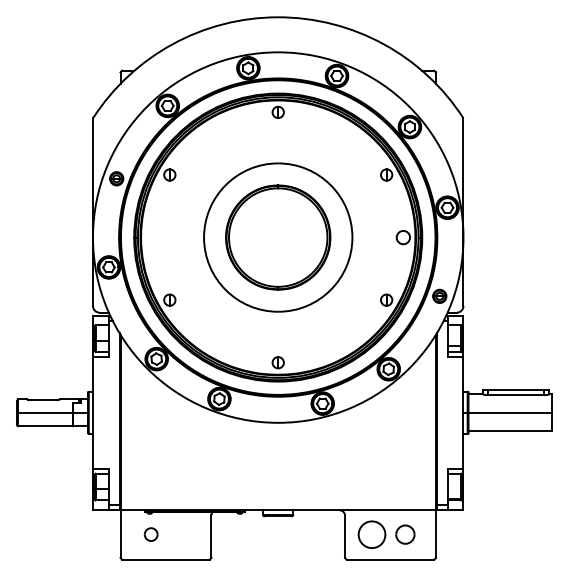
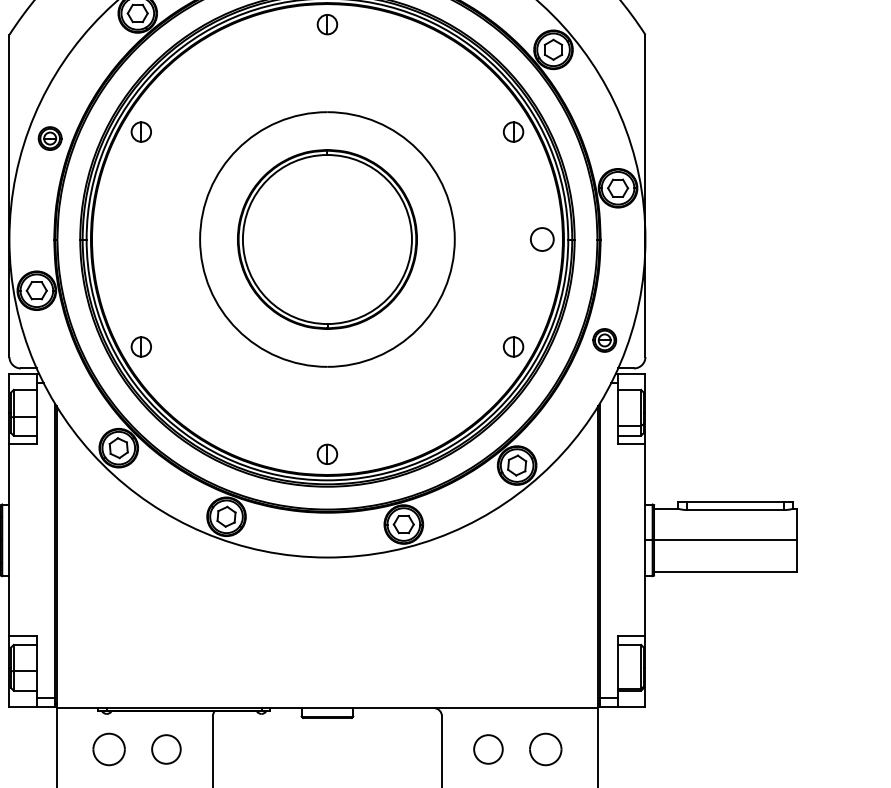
part: (151, 534) -> (109, 749), size x1.43
circle: (184, 534) -> (166, 749), added
circle: (371, 534) -> (487, 749), size x0.62

